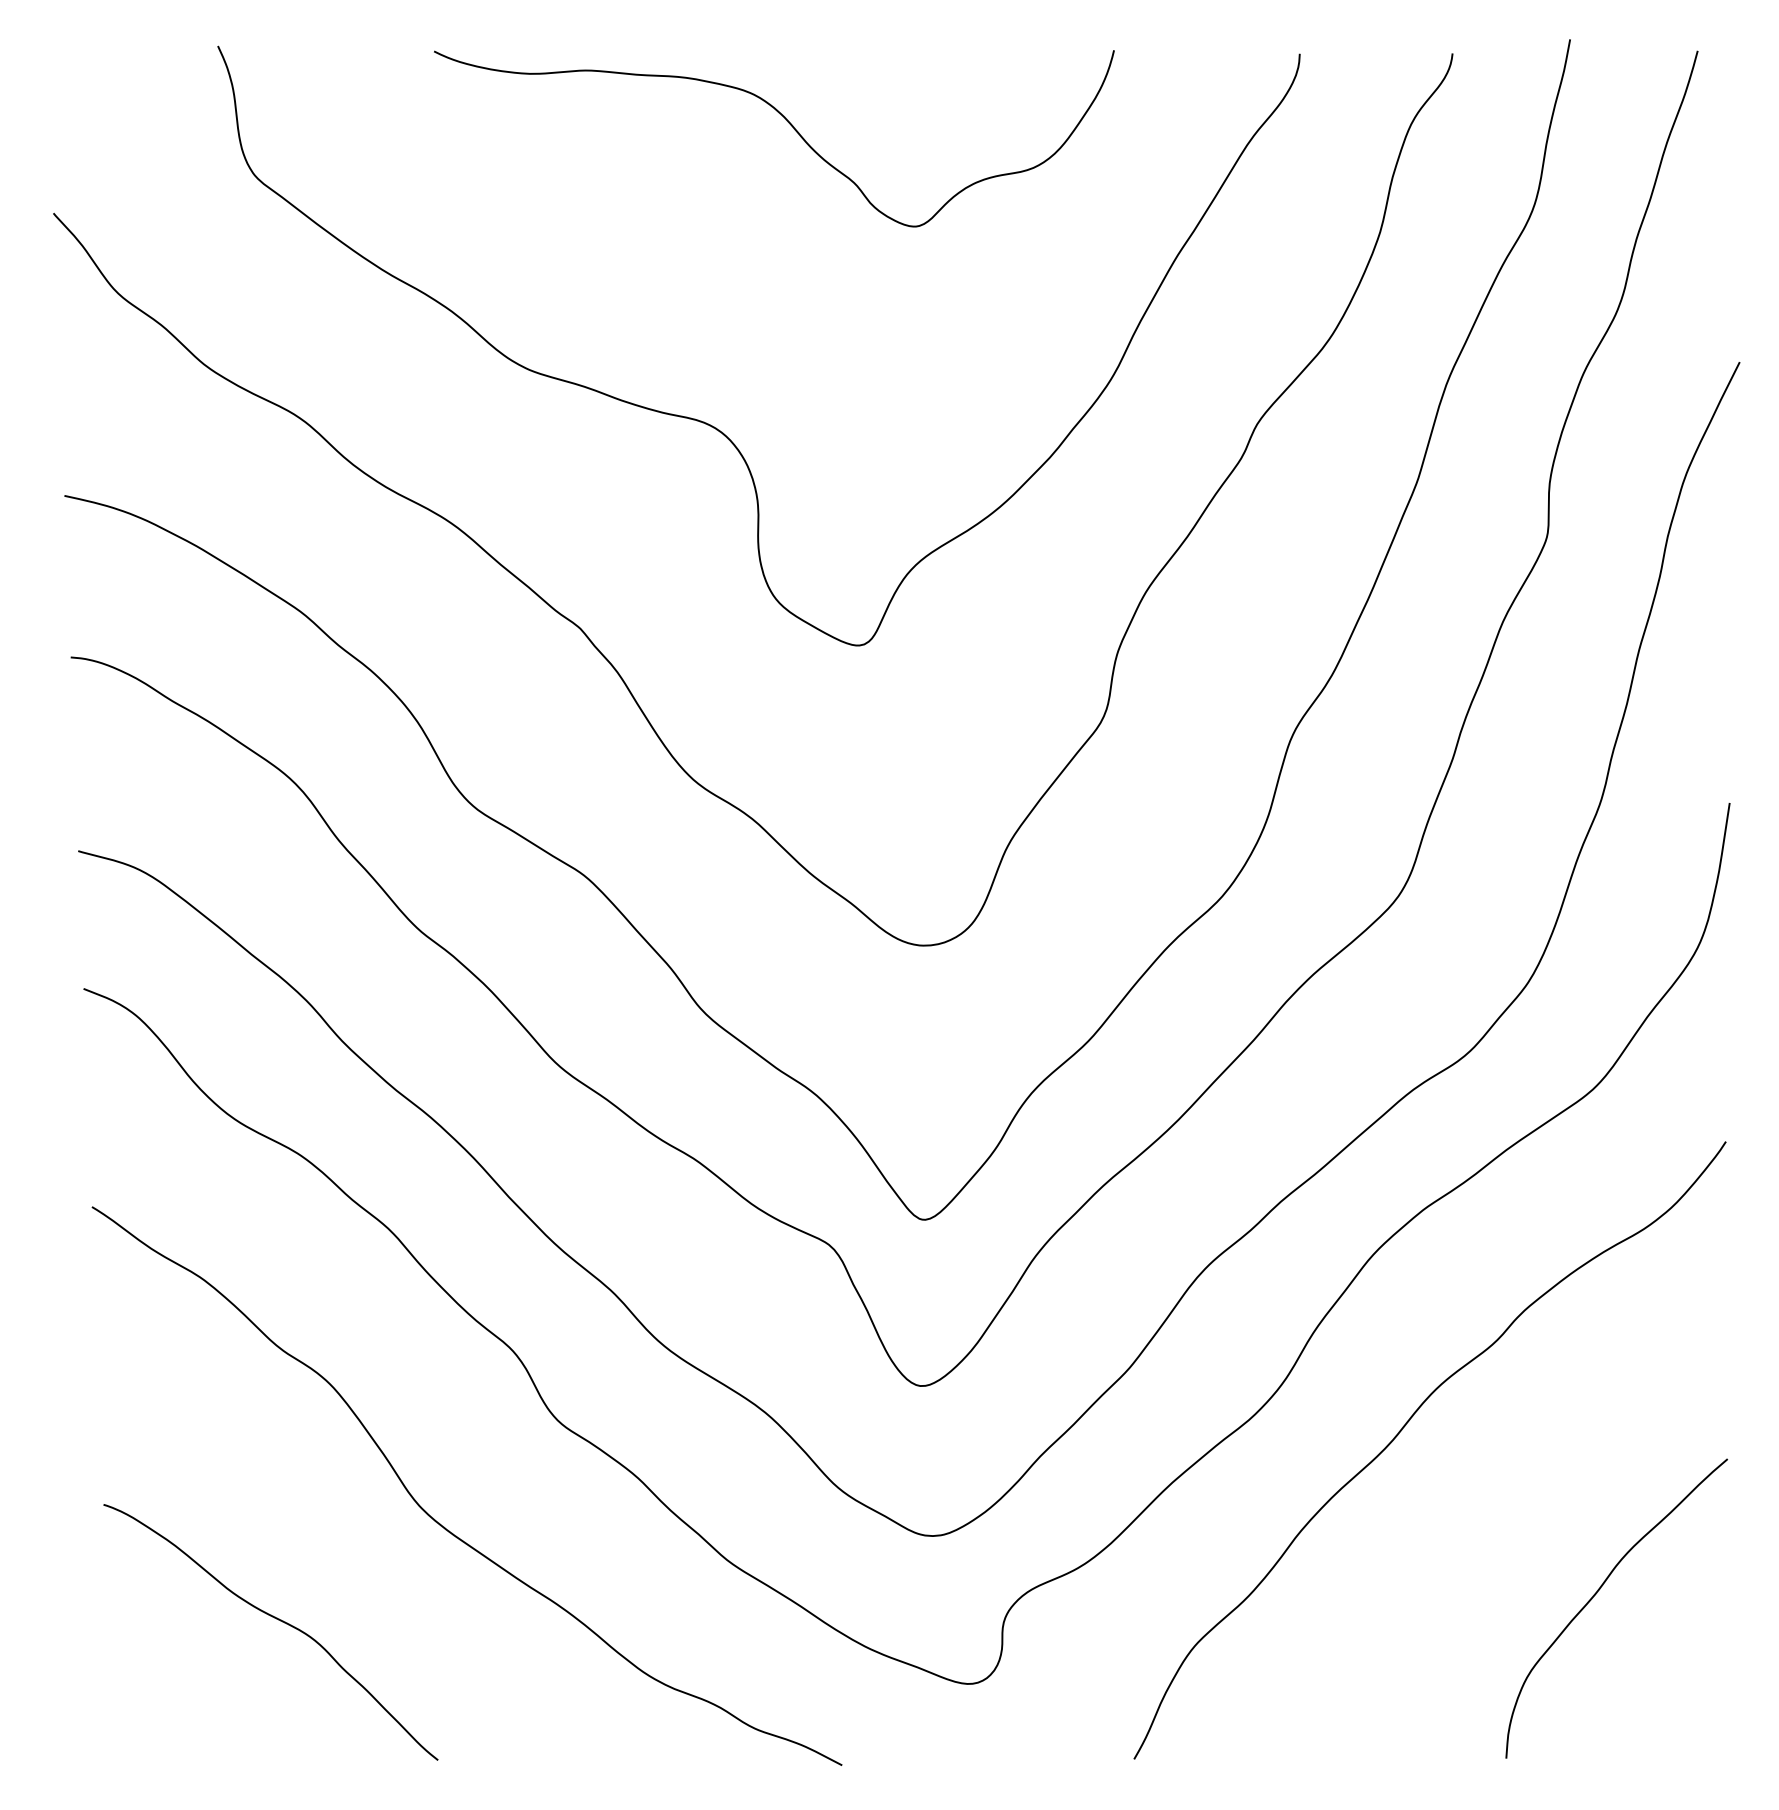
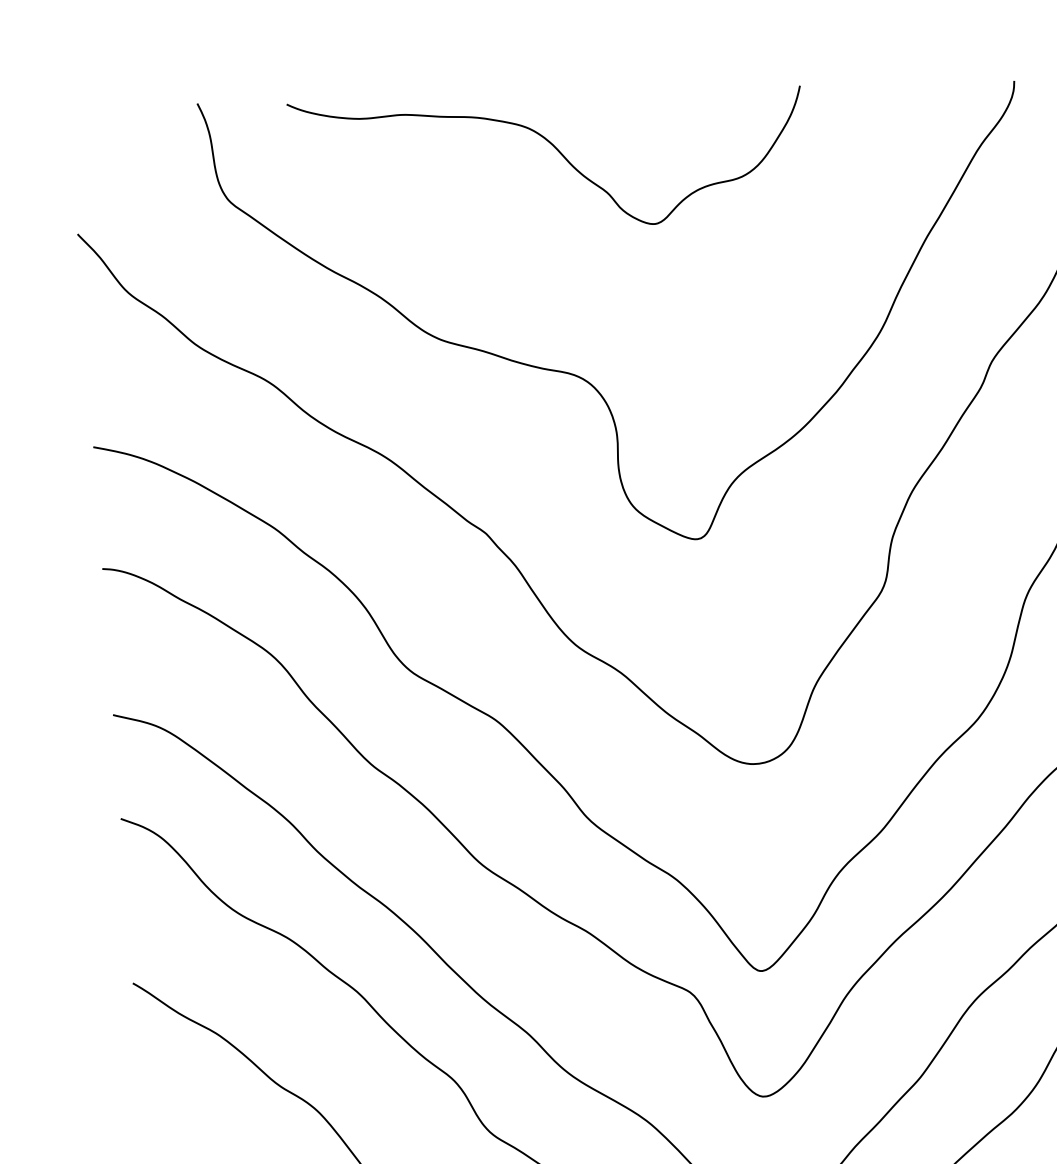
curve: (788, 123) -> (556, 149), moved

